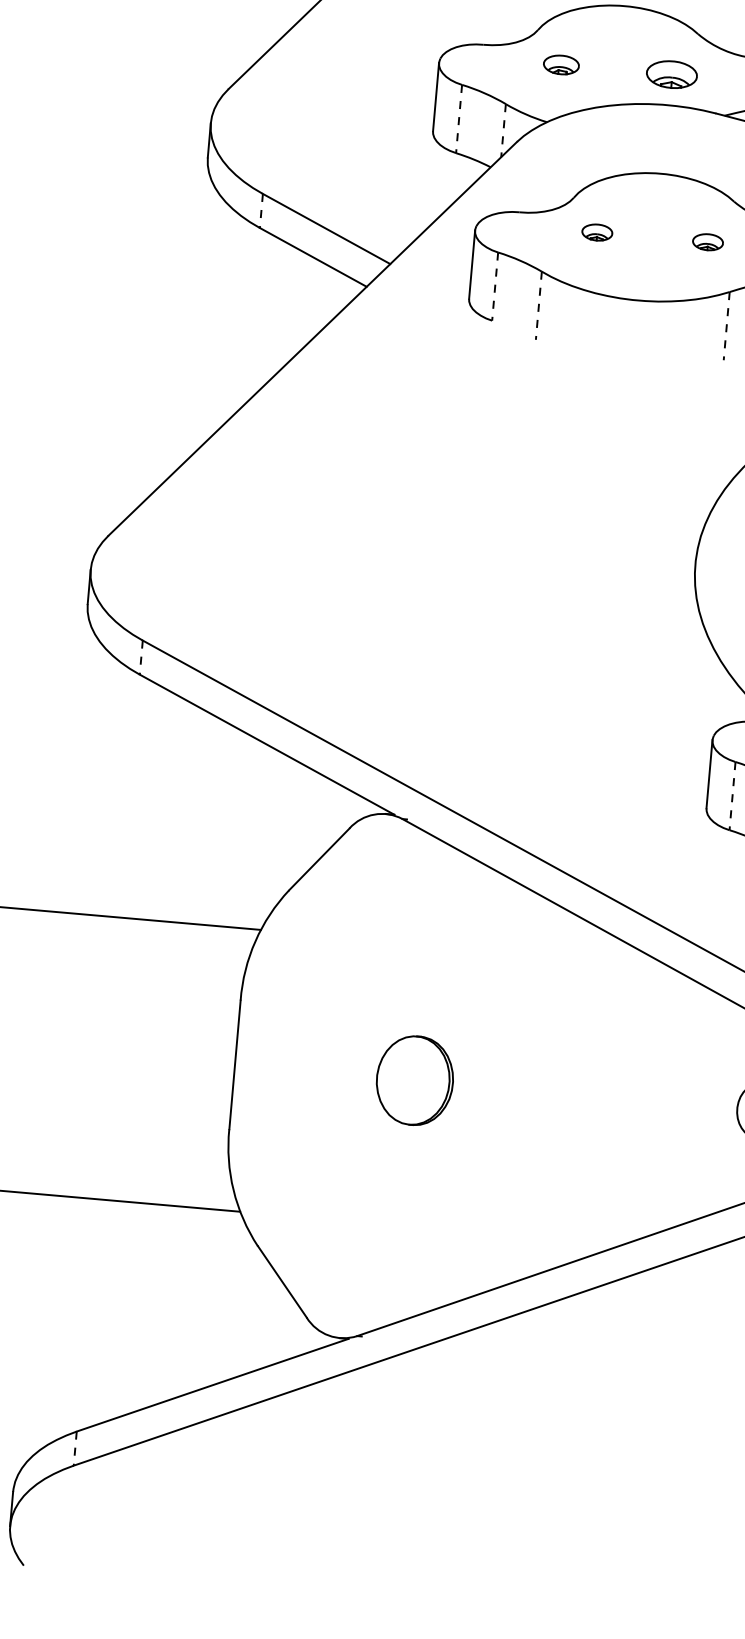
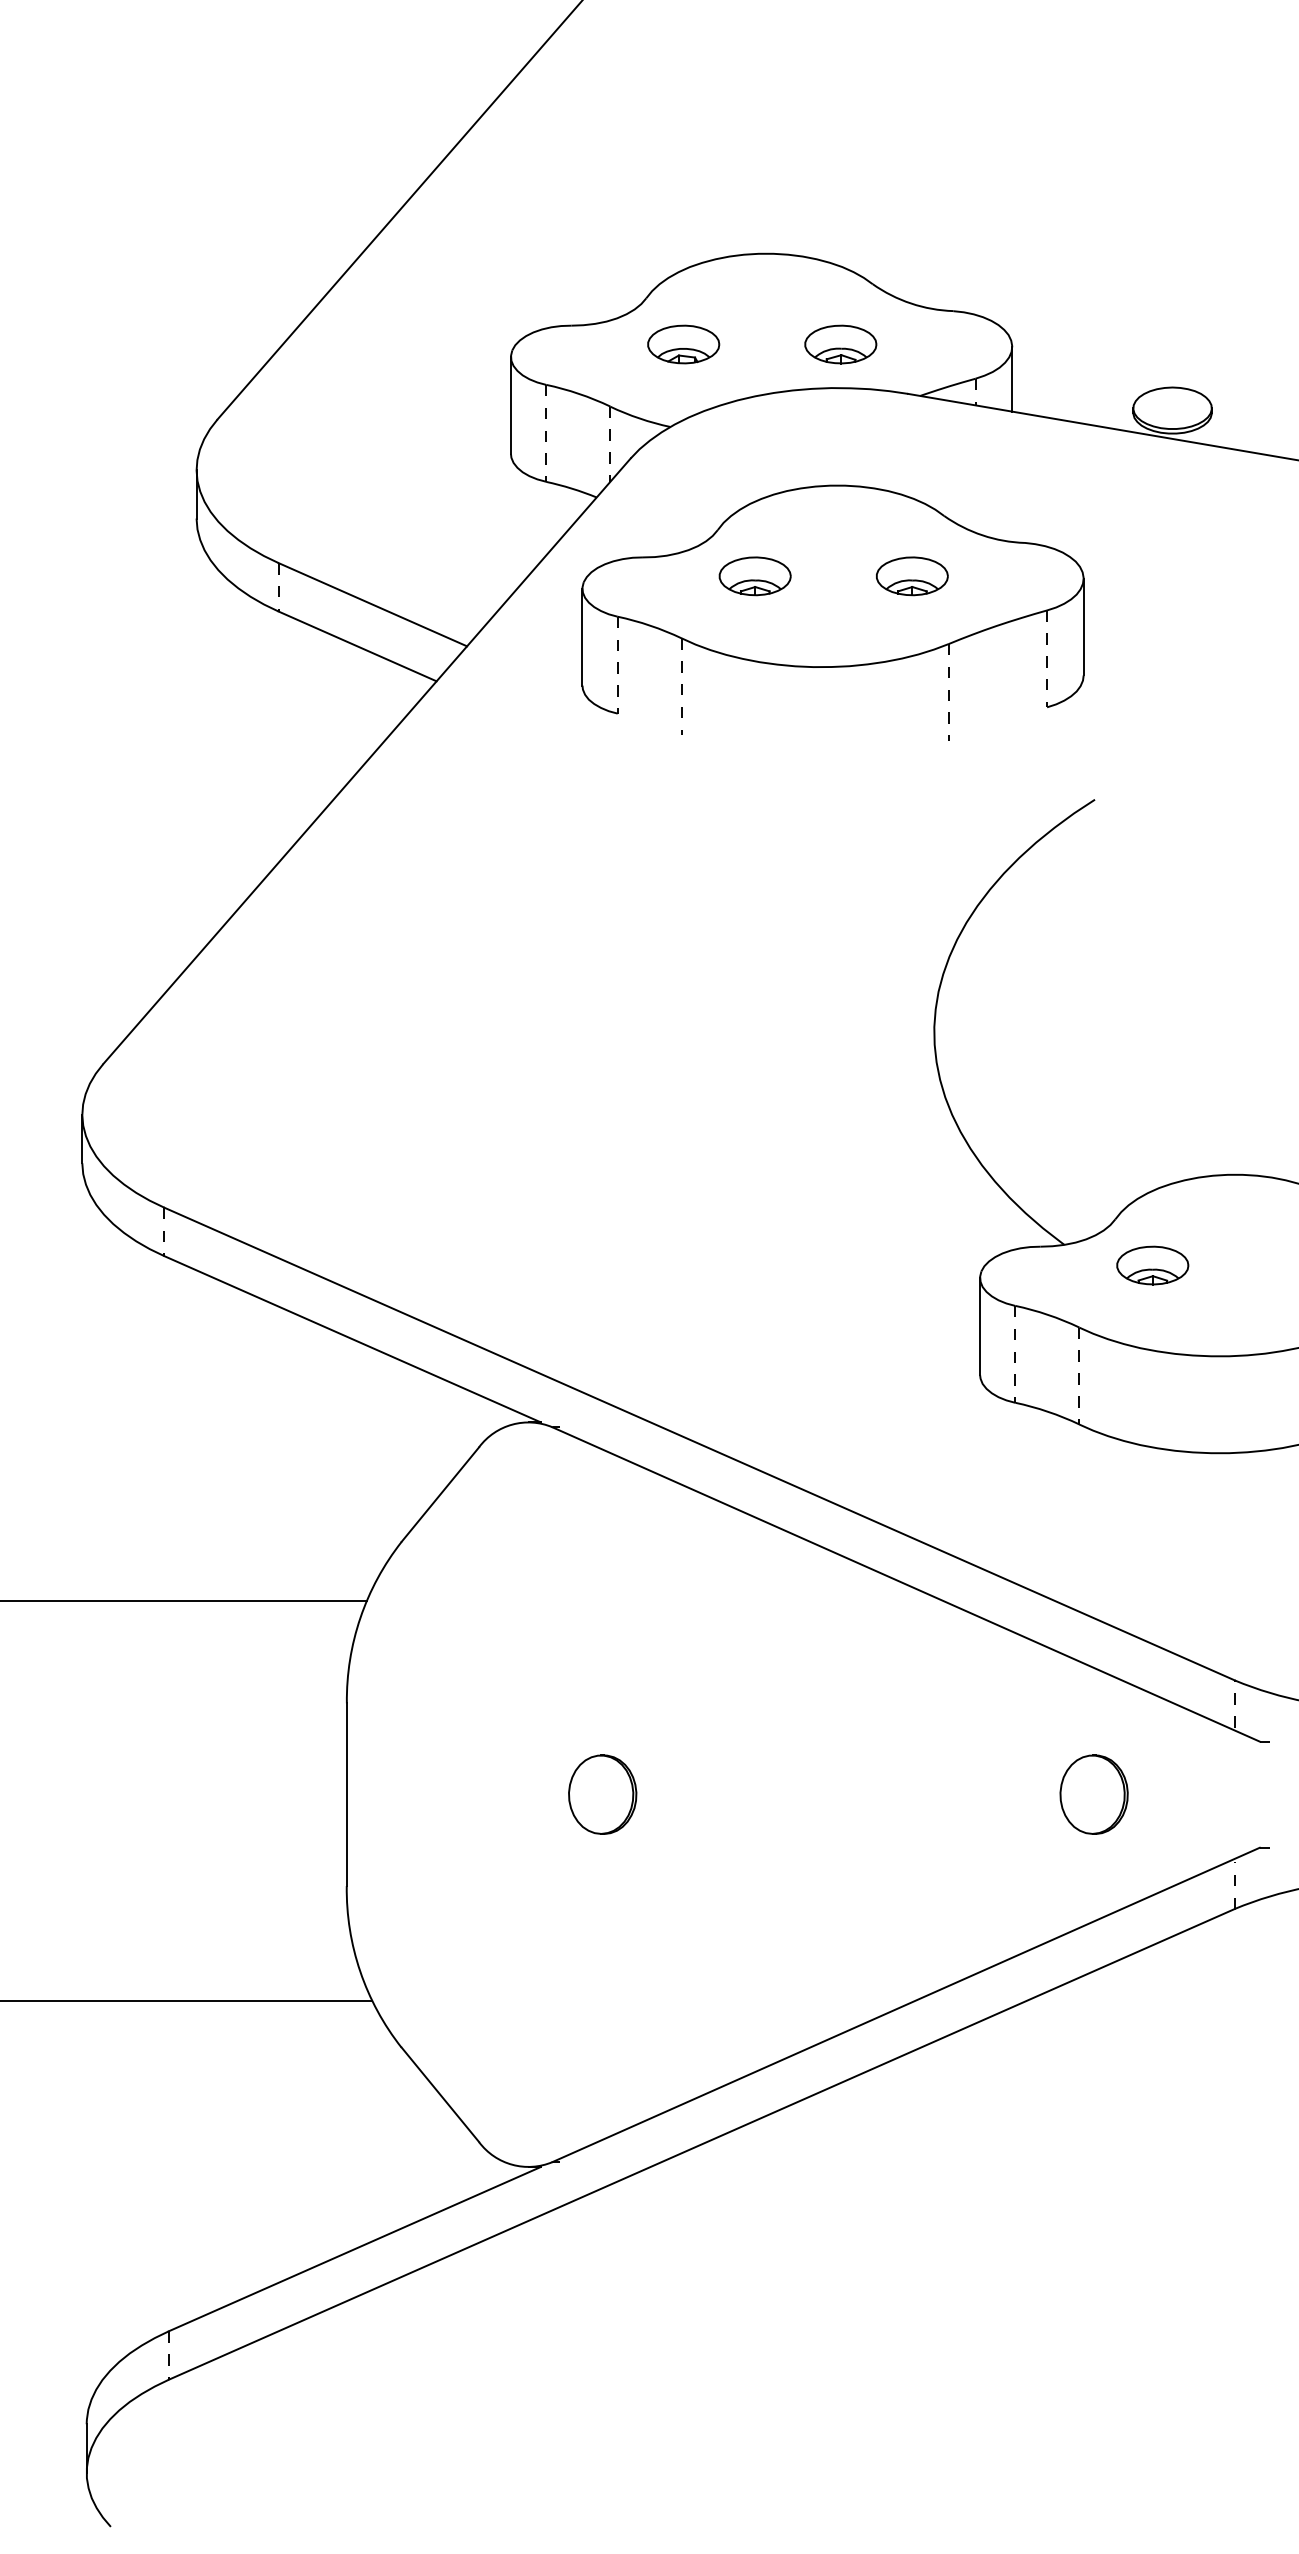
part: (561, 64) -> (683, 344), size x1.43
part: (596, 232) -> (754, 576), size x1.67
part: (708, 242) -> (912, 576), size x1.67
part: (414, 1080) -> (602, 1794), size x0.62

